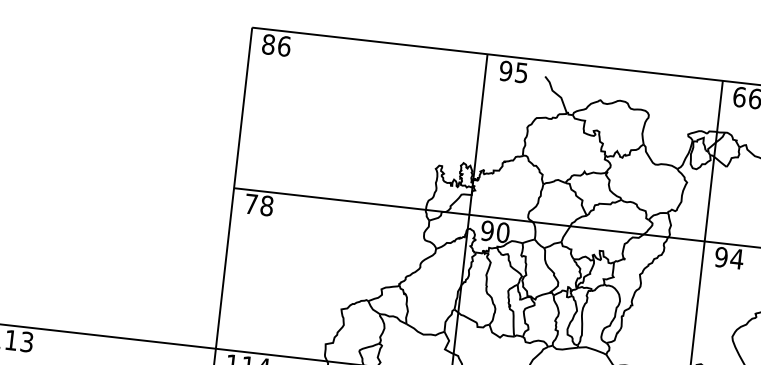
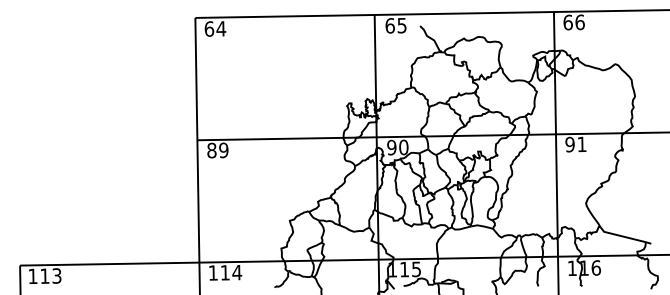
text: (276, 44) -> (215, 28), 86 -> 64
text: (505, 70) -> (389, 25), 95 -> 65
text: (258, 205) -> (217, 150), 78 -> 89
text: (737, 259) -> (582, 144), 94 -> 91

